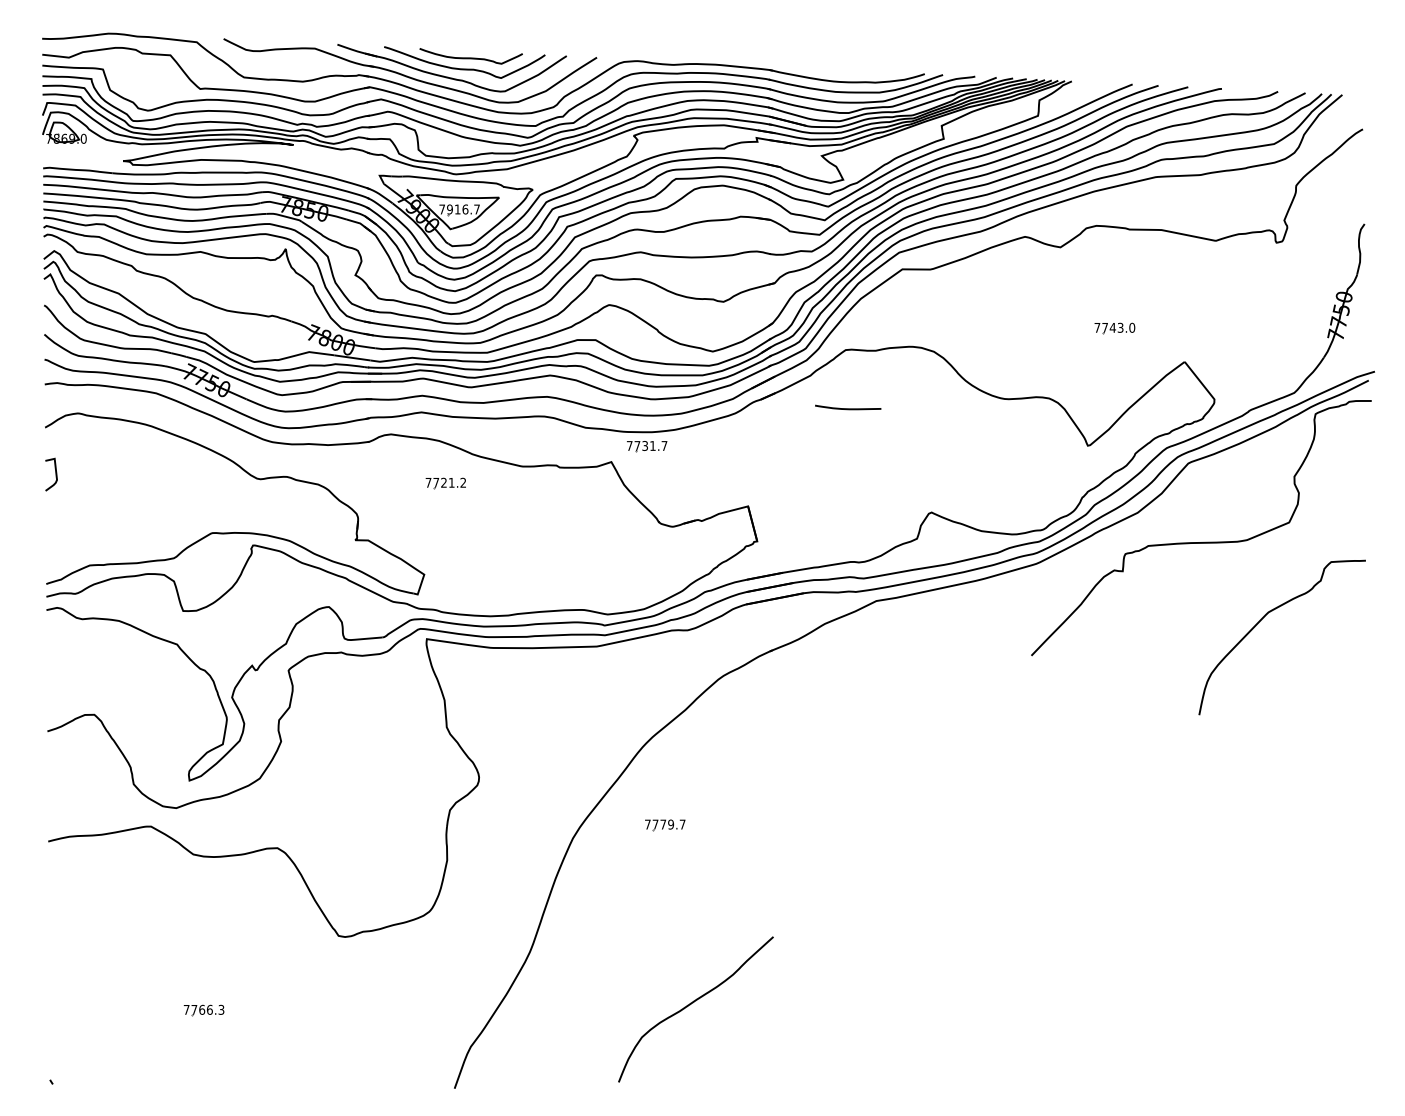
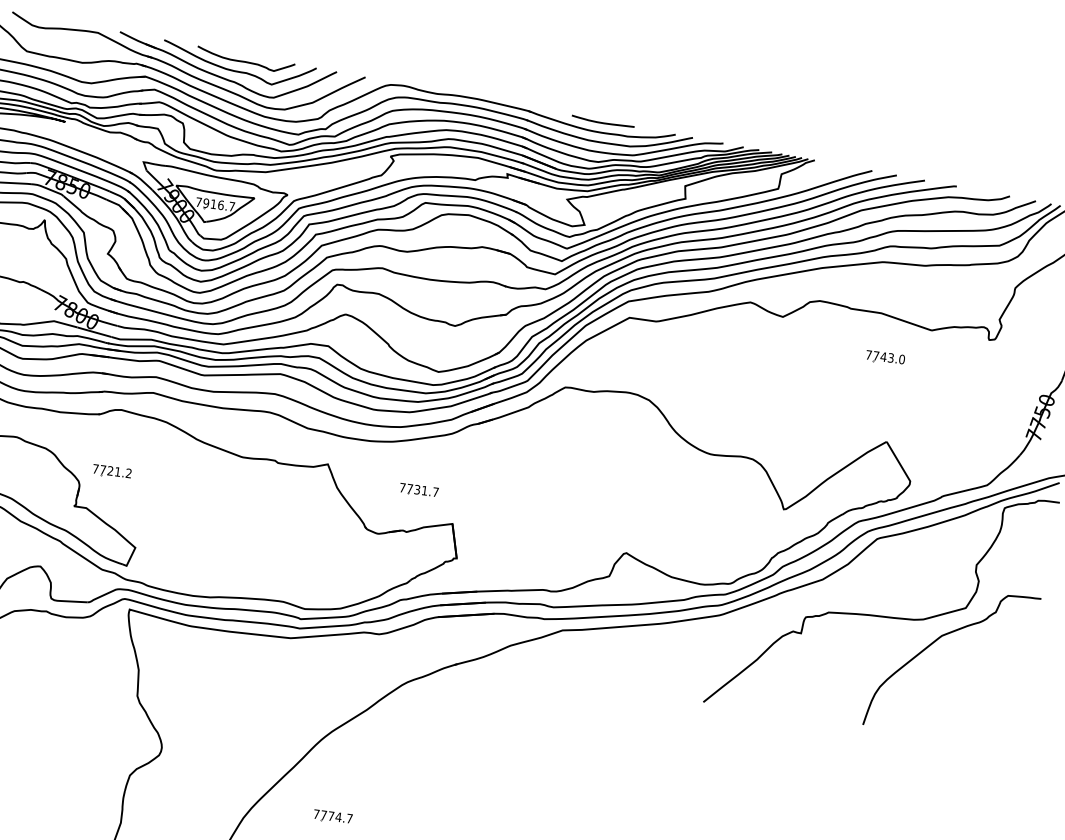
part: (1114, 328) -> (885, 357), moved
curve: (848, 408) -> (603, 122), moved
part: (647, 446) -> (419, 490), moved
part: (445, 483) -> (111, 471), moved
curve: (1263, 618) -> (936, 640), moved
text: (670, 824) -> (338, 817), 7779.7 -> 7774.7

